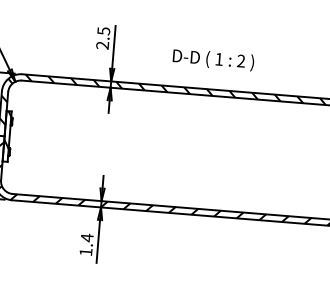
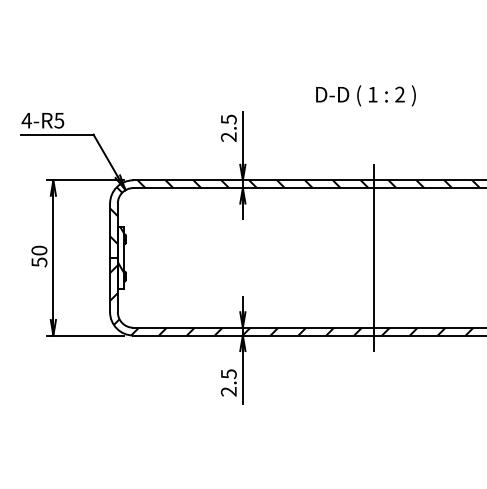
text: (213, 59) -> (365, 95), moved
line: (212, 152) -> (373, 257), added
text: (86, 244) -> (228, 382), 1.4 -> 2.5

